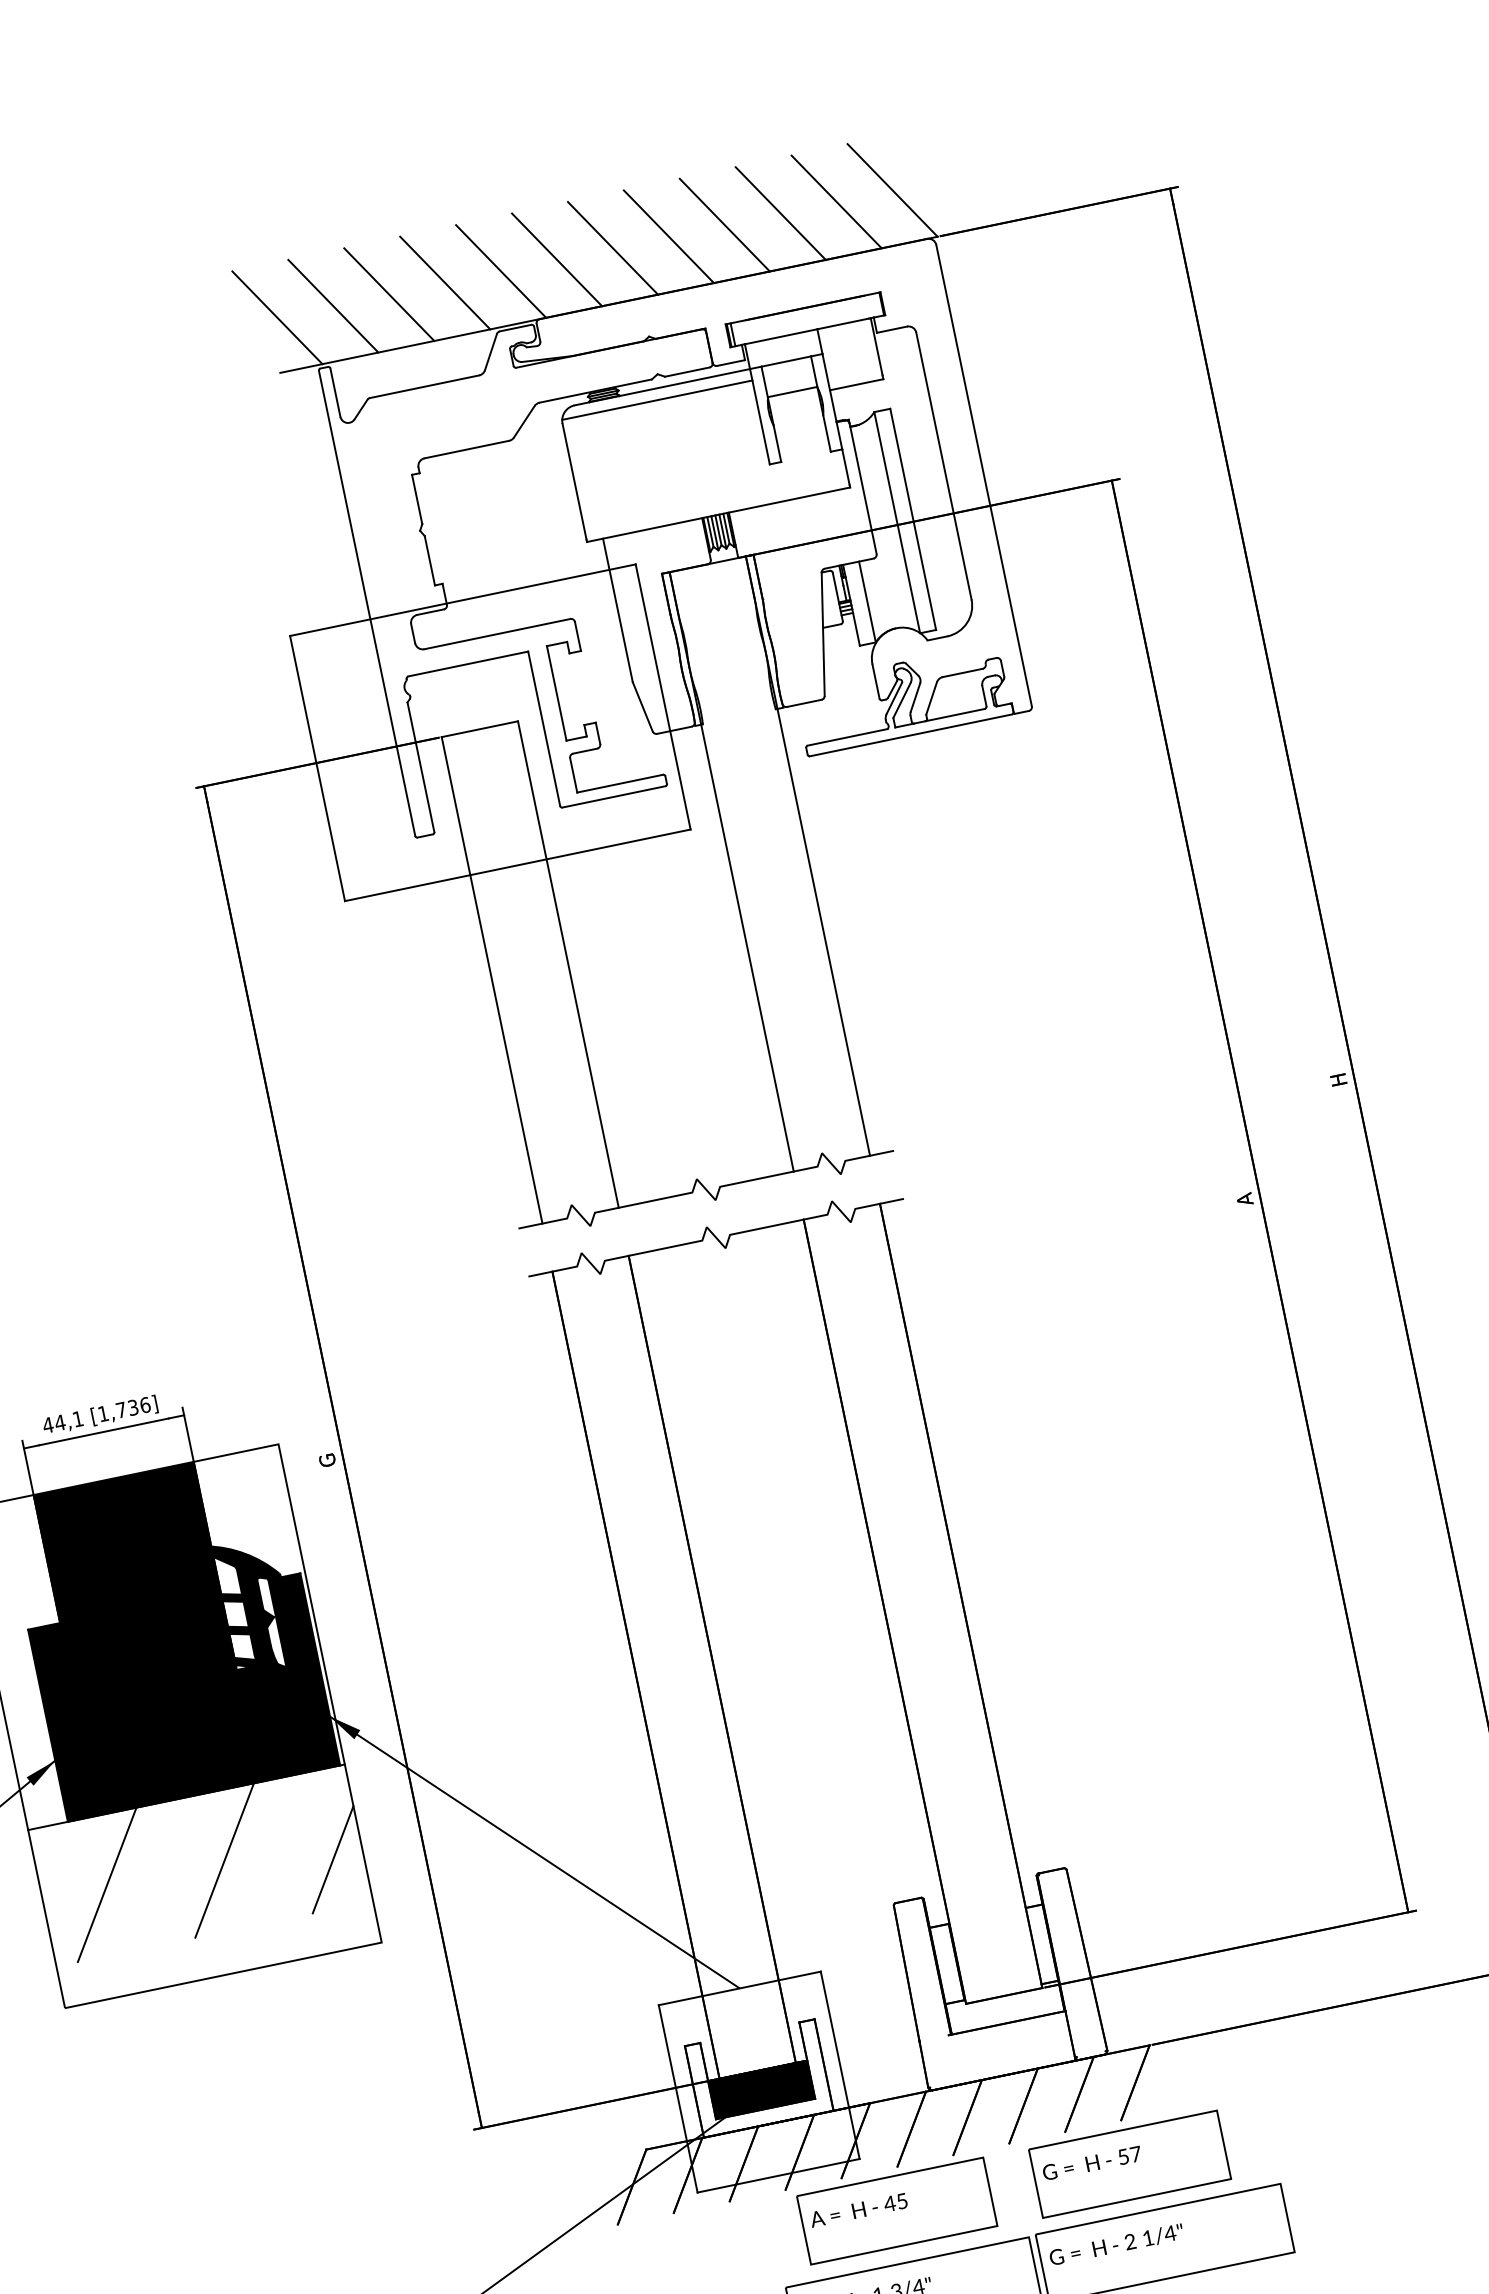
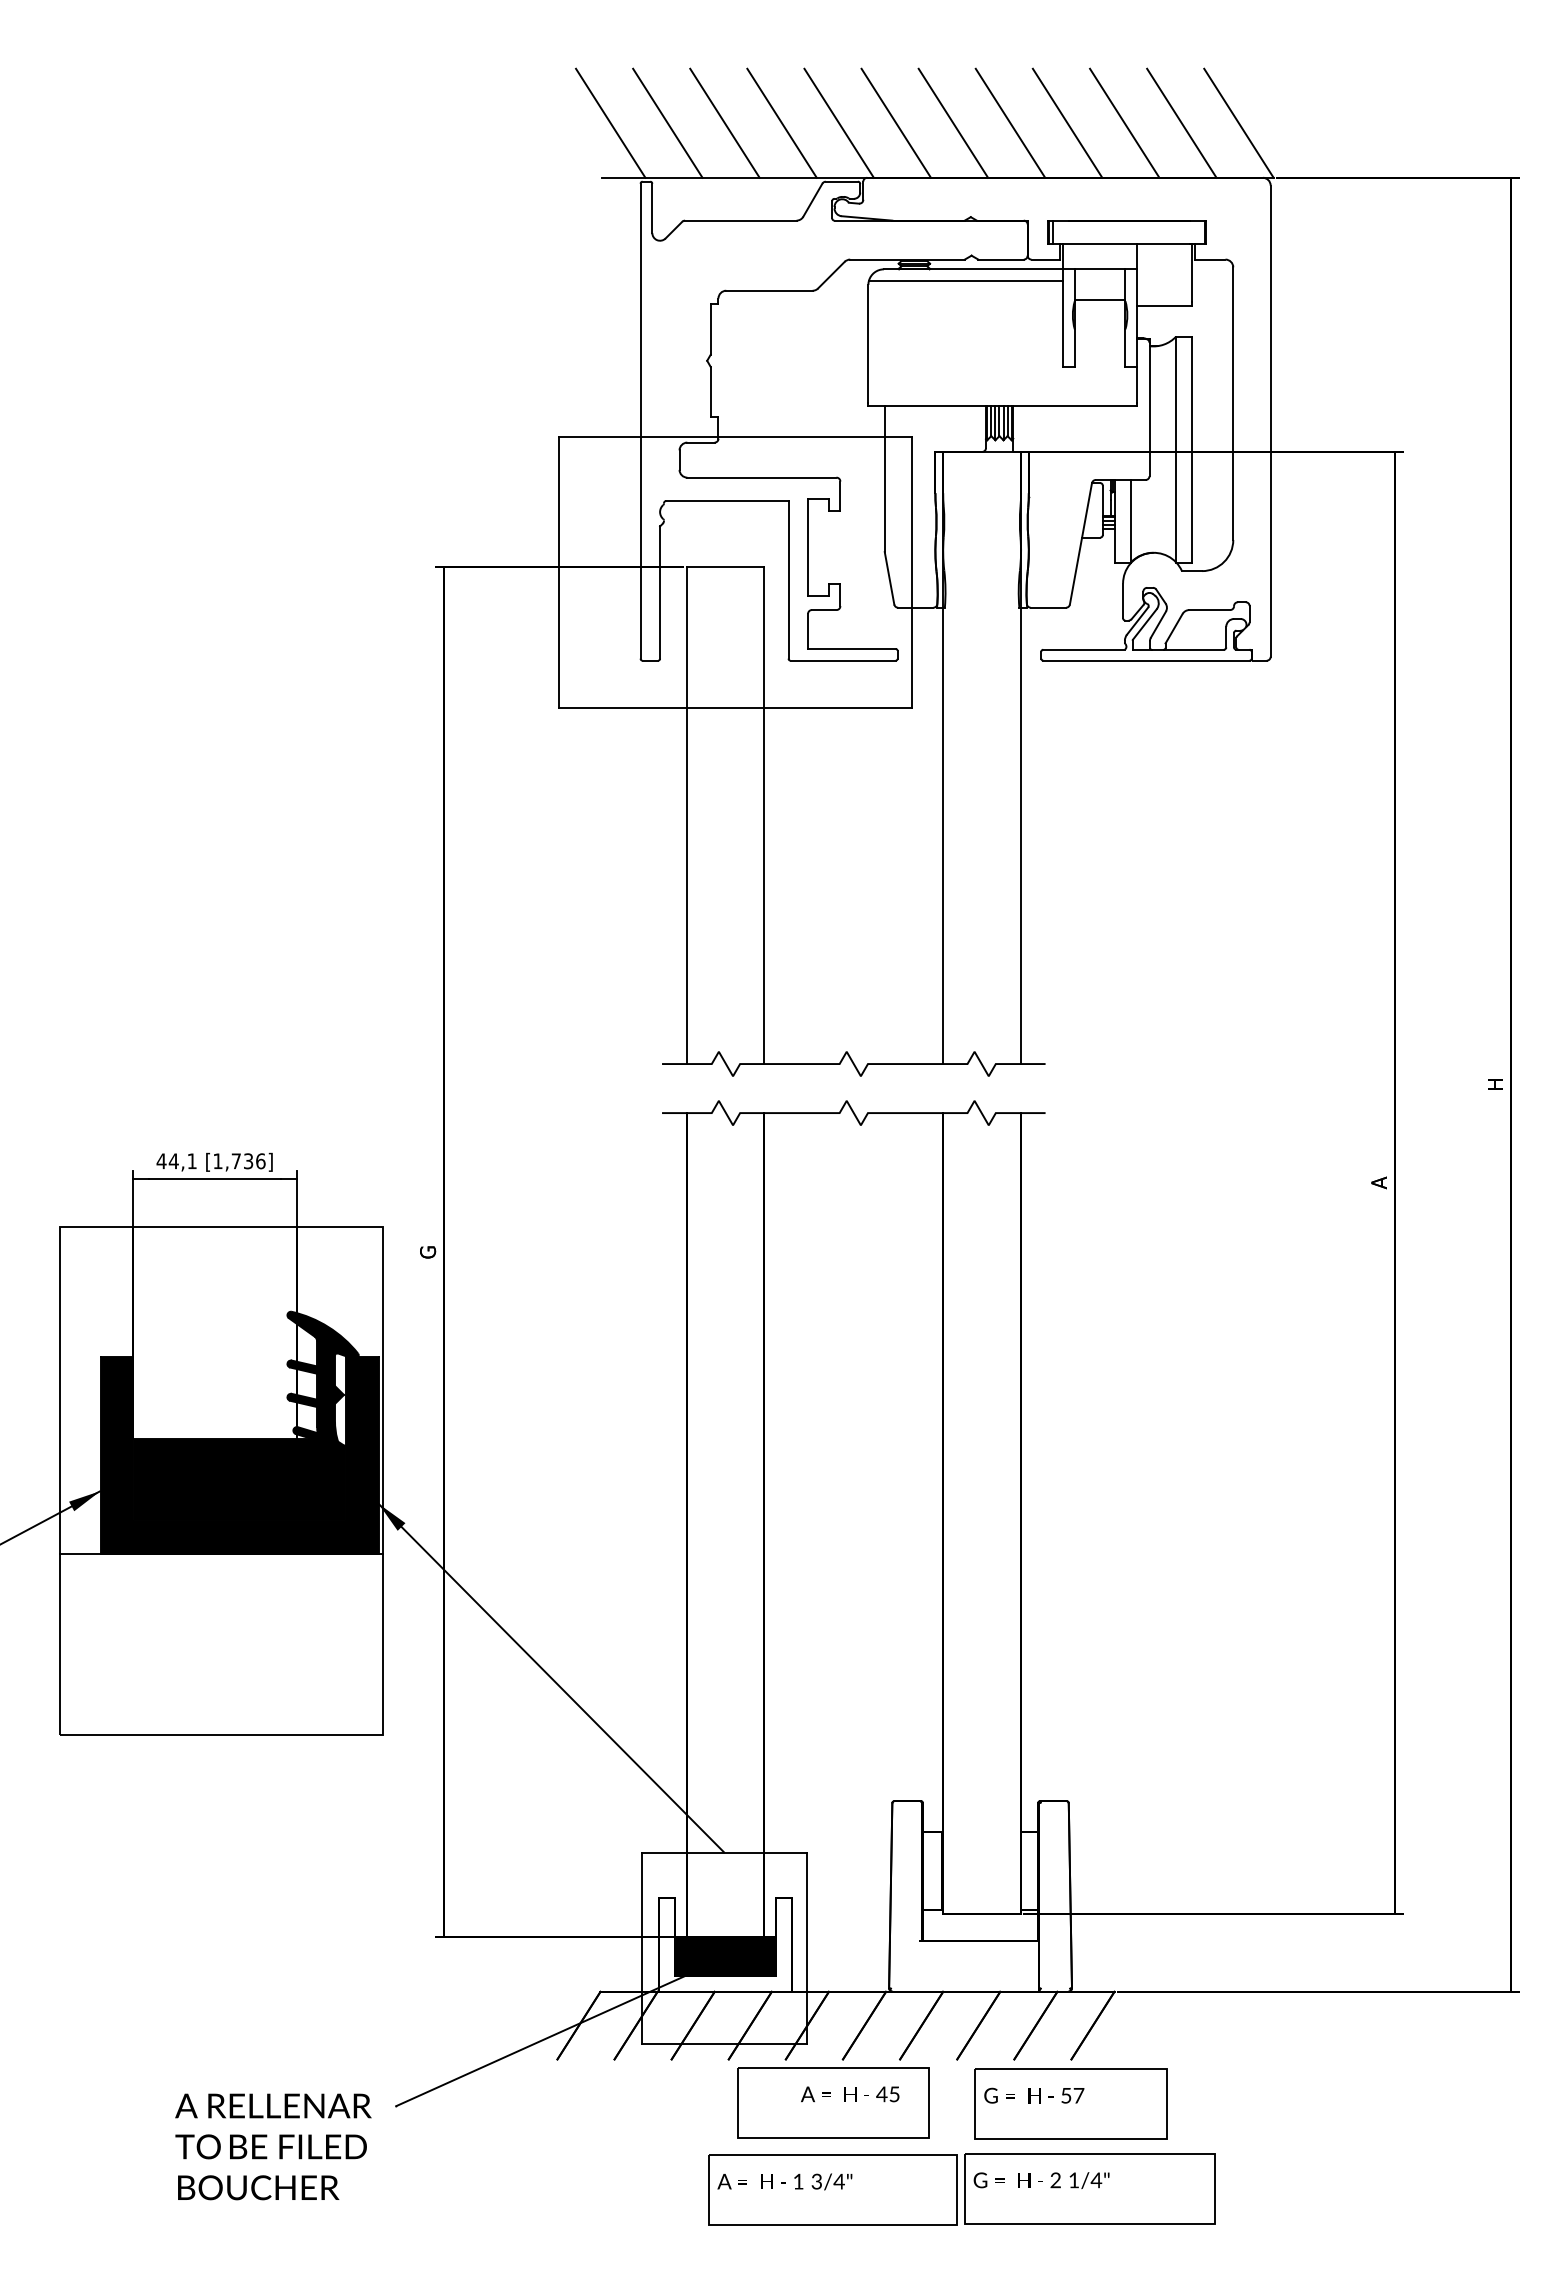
fill: (134, 1582) -> (214, 1332), removed
line: (223, 1859) -> (245, 1622), removed
line: (333, 1859) -> (352, 1644), removed
line: (106, 1884) -> (125, 1622), removed
text: (859, 2210) -> (850, 2094), moved

